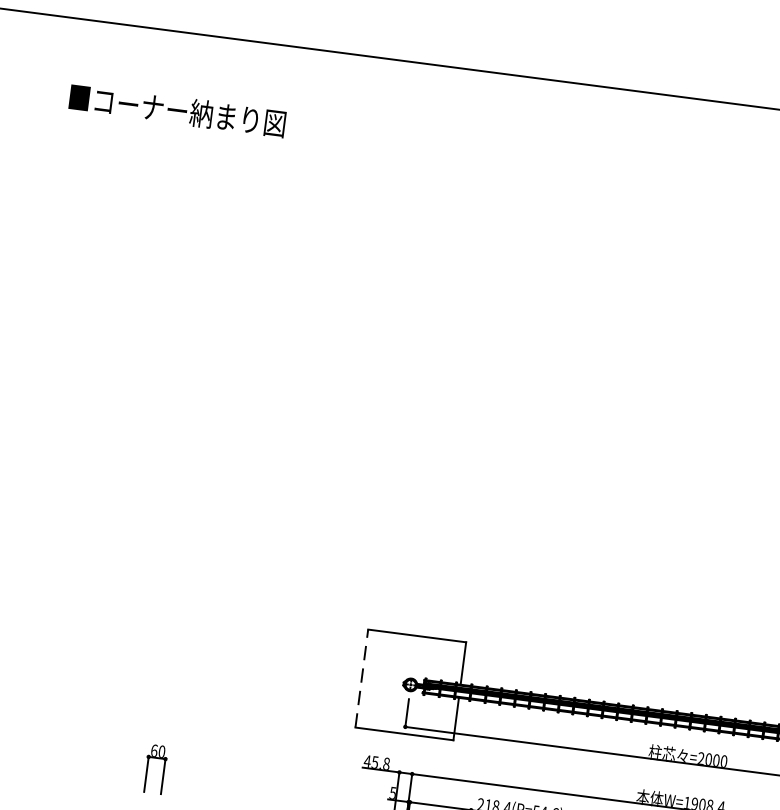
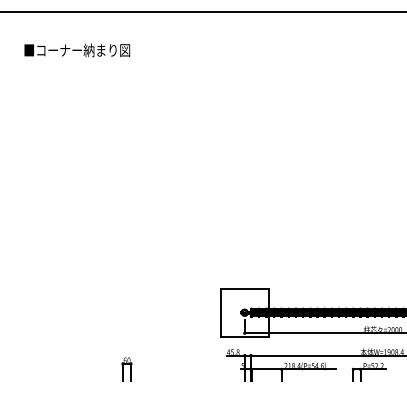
text: (177, 110) -> (77, 50), moved
line: (361, 678) -> (220, 312), dashed -> solid

